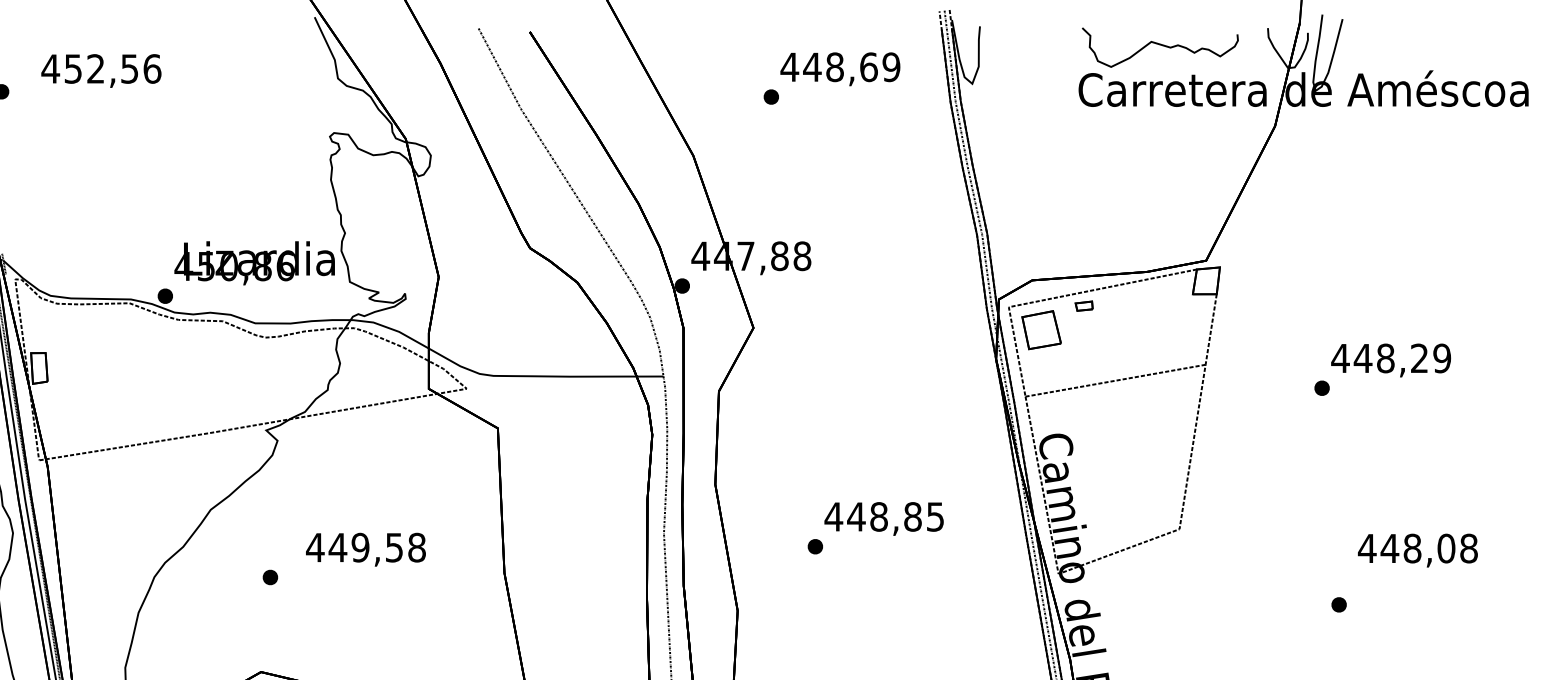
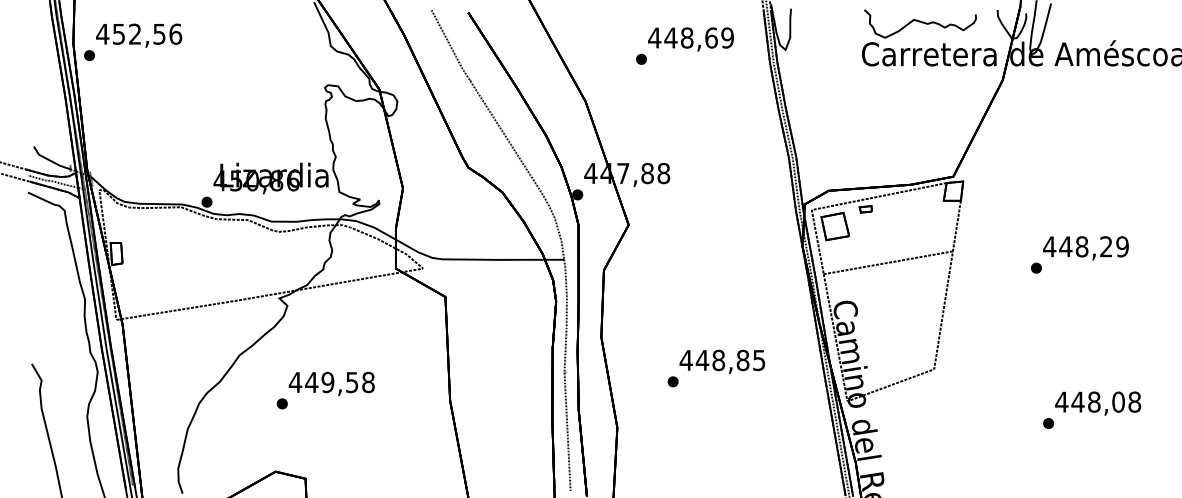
text: (101, 70) -> (139, 35), moved
text: (365, 549) -> (331, 383), moved
text: (1418, 550) -> (1098, 403), moved

